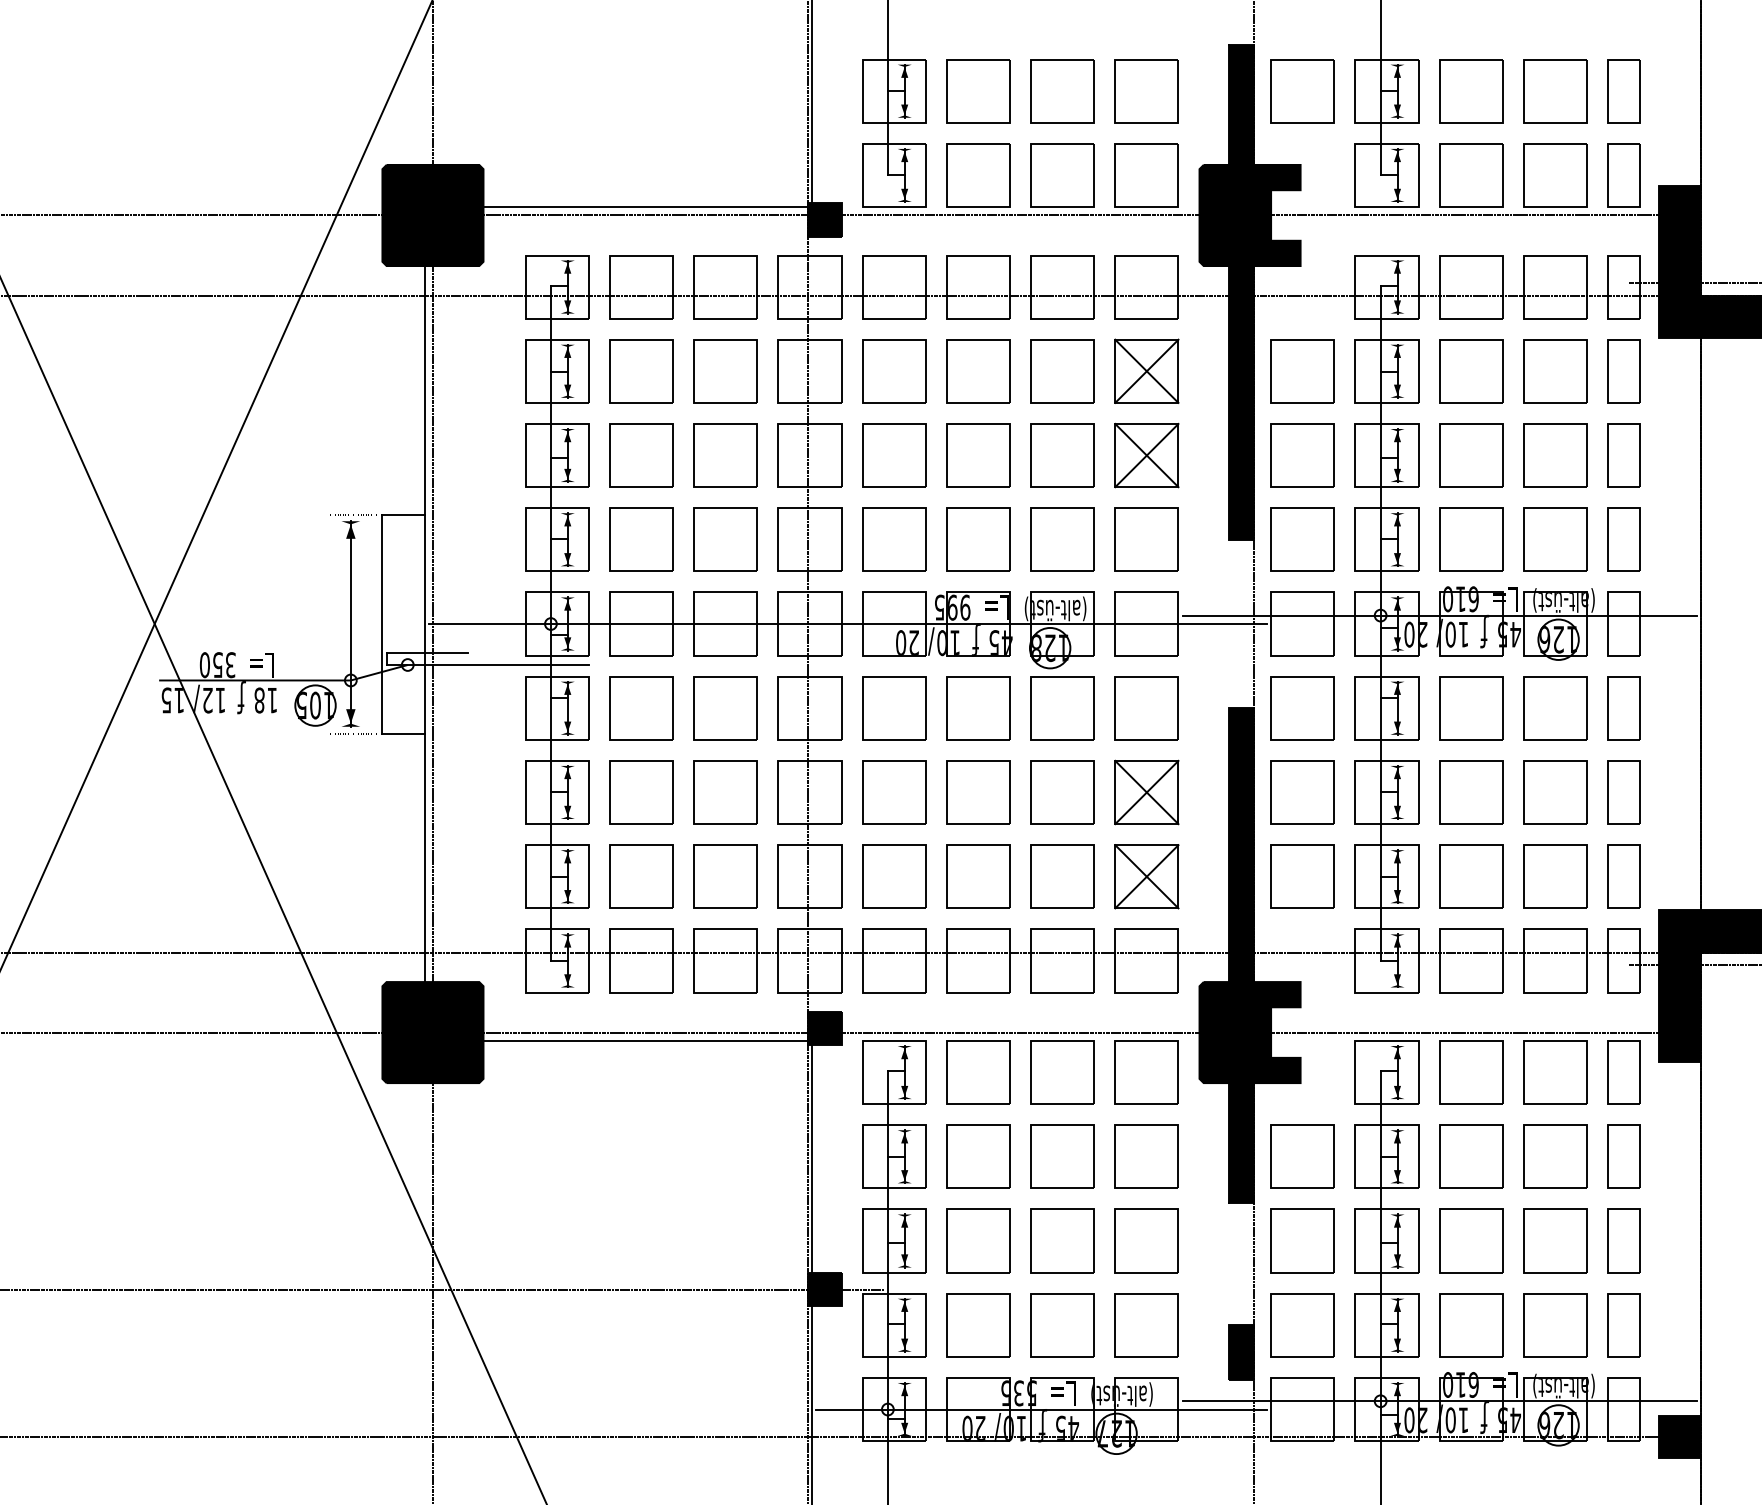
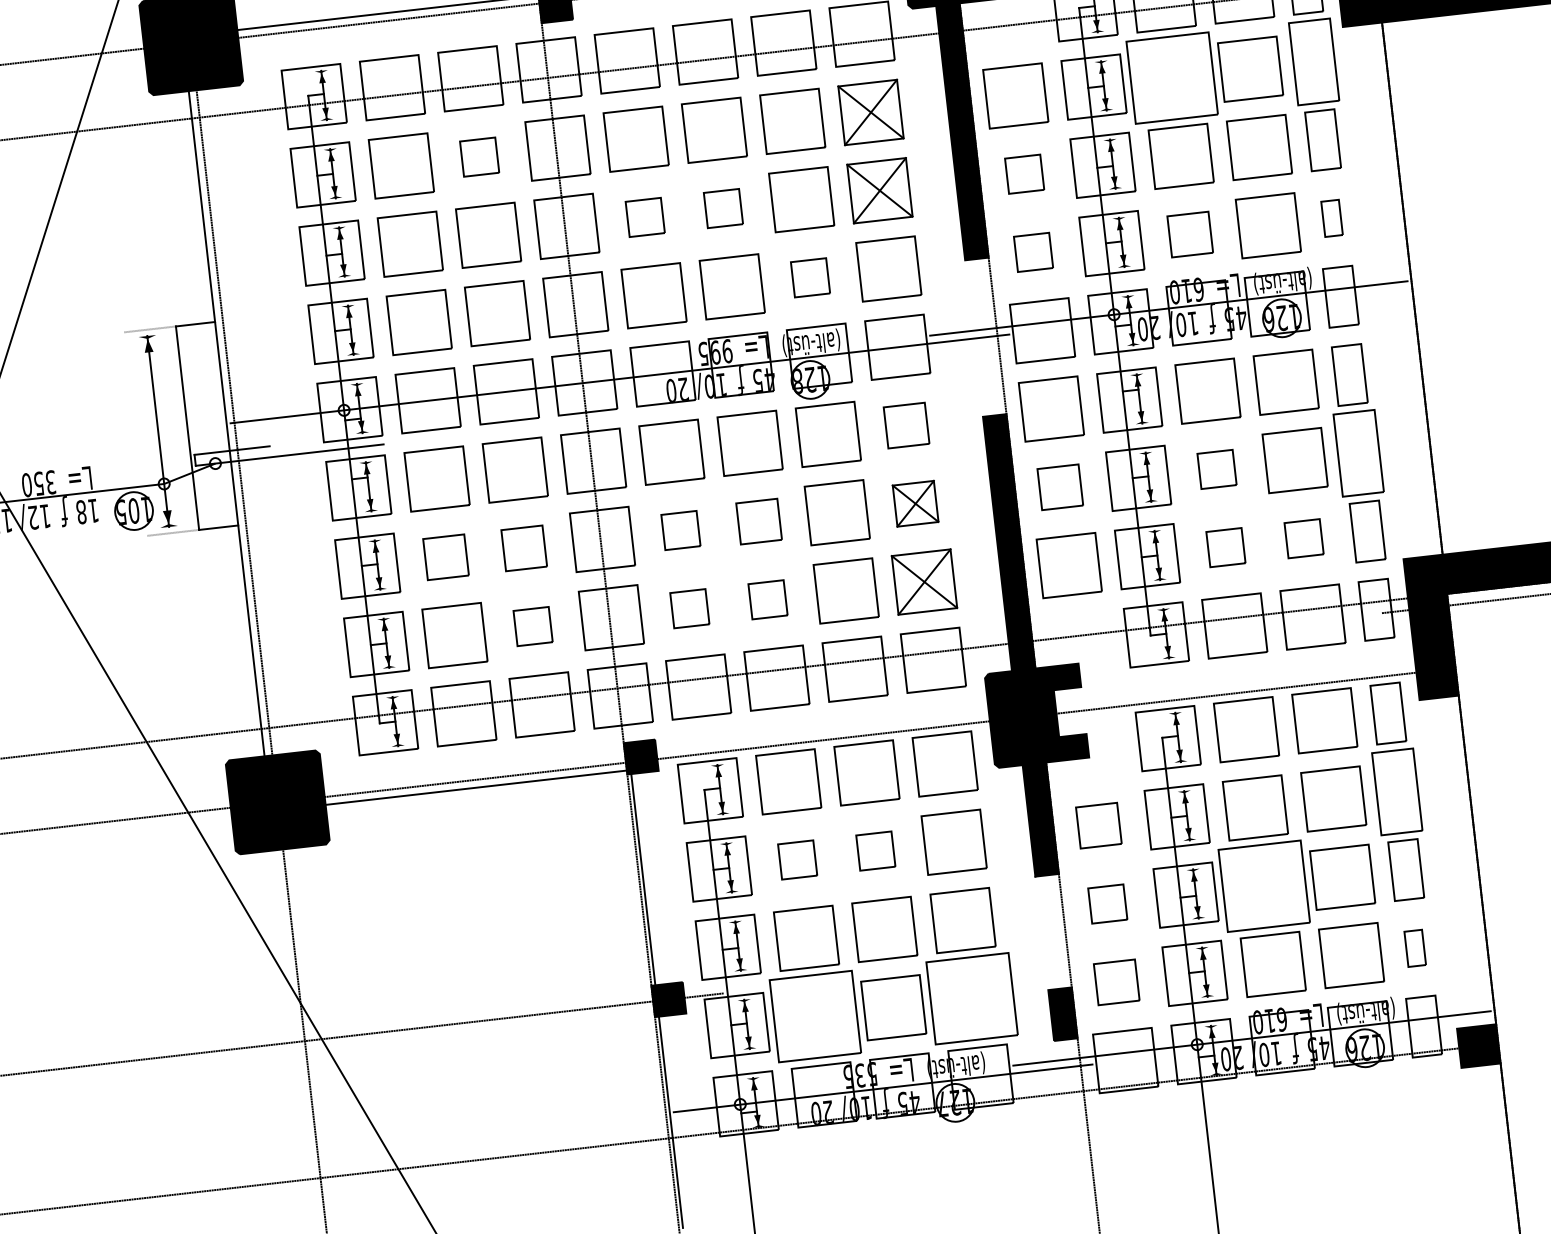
part: (725, 371) -> (479, 157), size x0.6
part: (1471, 371) -> (1172, 78), size x1.4
part: (1623, 371) -> (1313, 62), size x1.4
part: (894, 455) -> (645, 217), size x0.6
part: (978, 455) -> (723, 208), size x0.6
part: (1302, 455) -> (1024, 174), size x0.6
part: (1062, 539) -> (810, 277), size x0.6
part: (1302, 539) -> (1033, 252), size x0.6
part: (1471, 539) -> (1190, 234), size x0.7
part: (1623, 539) -> (1331, 218), size x0.6
part: (1146, 708) -> (906, 425), size x0.7
part: (641, 792) -> (446, 557), size x0.7
part: (725, 792) -> (524, 548), size x0.7
part: (894, 792) -> (681, 530), size x0.6
part: (978, 792) -> (759, 521), size x0.7
part: (1146, 792) -> (915, 503), size x0.7
part: (1302, 792) -> (1060, 487), size x0.7
part: (1471, 792) -> (1217, 469), size x0.6
part: (1623, 792) -> (1358, 453), size x1.4
part: (725, 876) -> (533, 626), size x0.6
part: (894, 876) -> (690, 608), size x0.6
part: (978, 876) -> (768, 599), size x0.6
part: (1471, 876) -> (1226, 547), size x0.6
part: (1555, 876) -> (1304, 538), size x0.6
part: (978, 1156) -> (797, 859), size x0.6
part: (1062, 1156) -> (875, 850), size x0.6
part: (1302, 1156) -> (1098, 825), size x0.7
part: (1623, 1156) -> (1396, 791), size x1.4
part: (1302, 1240) -> (1107, 903), size x0.6
part: (1471, 1240) -> (1264, 885), size x1.4
part: (978, 1325) -> (815, 1016), size x1.4
part: (1146, 1325) -> (971, 999), size x1.4
part: (1302, 1325) -> (1116, 982), size x0.7
part: (1623, 1325) -> (1414, 948), size x0.6

